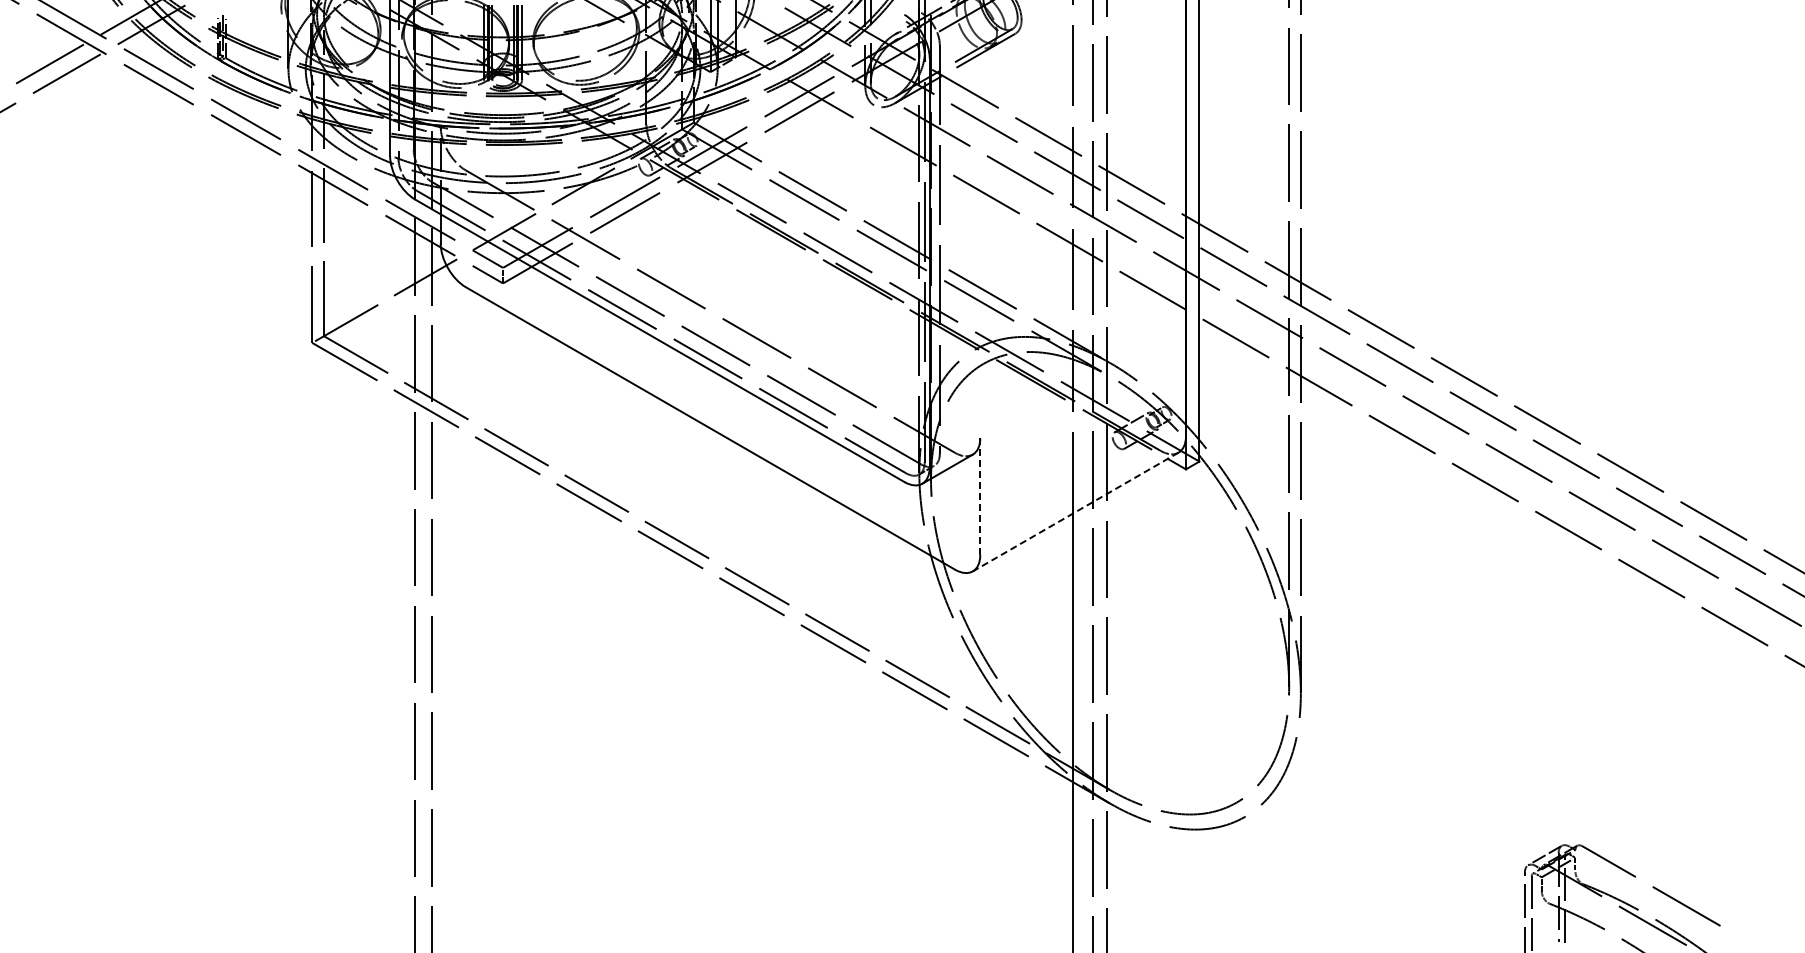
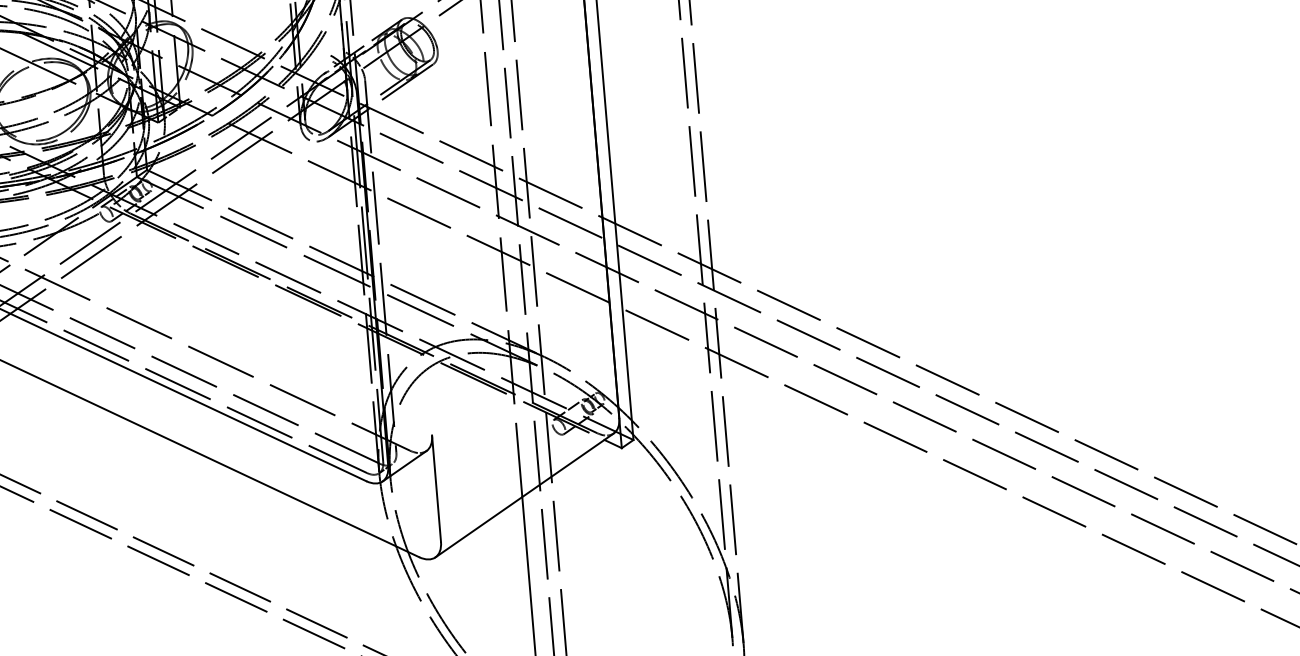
line: (980, 497) -> (436, 489), dashed -> solid
line: (1075, 512) -> (524, 495), dashed -> solid

